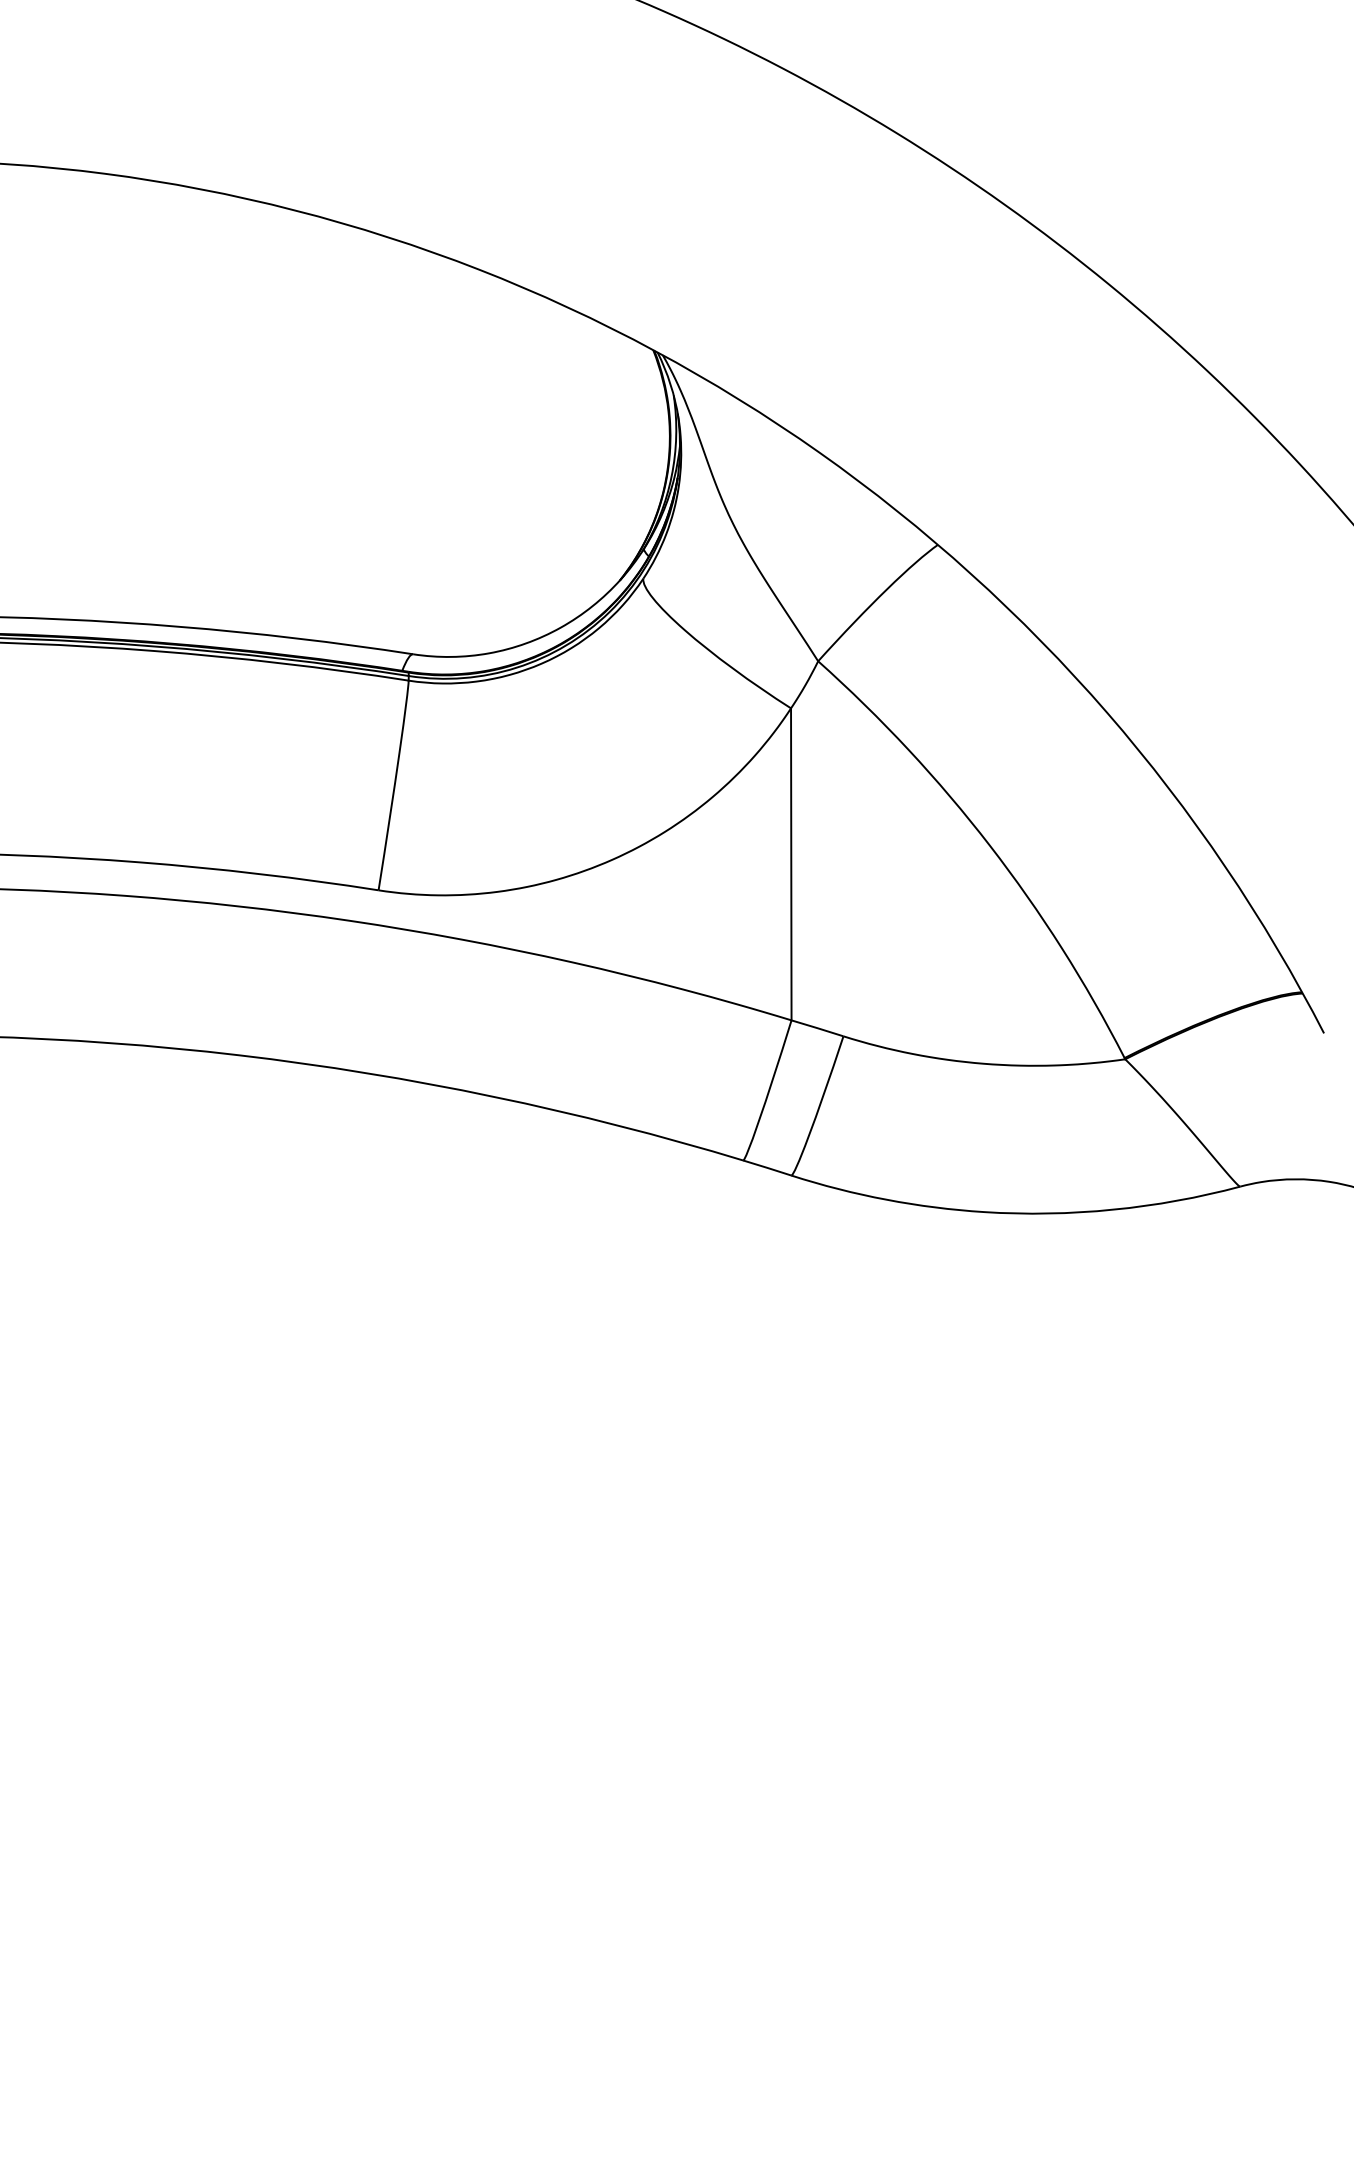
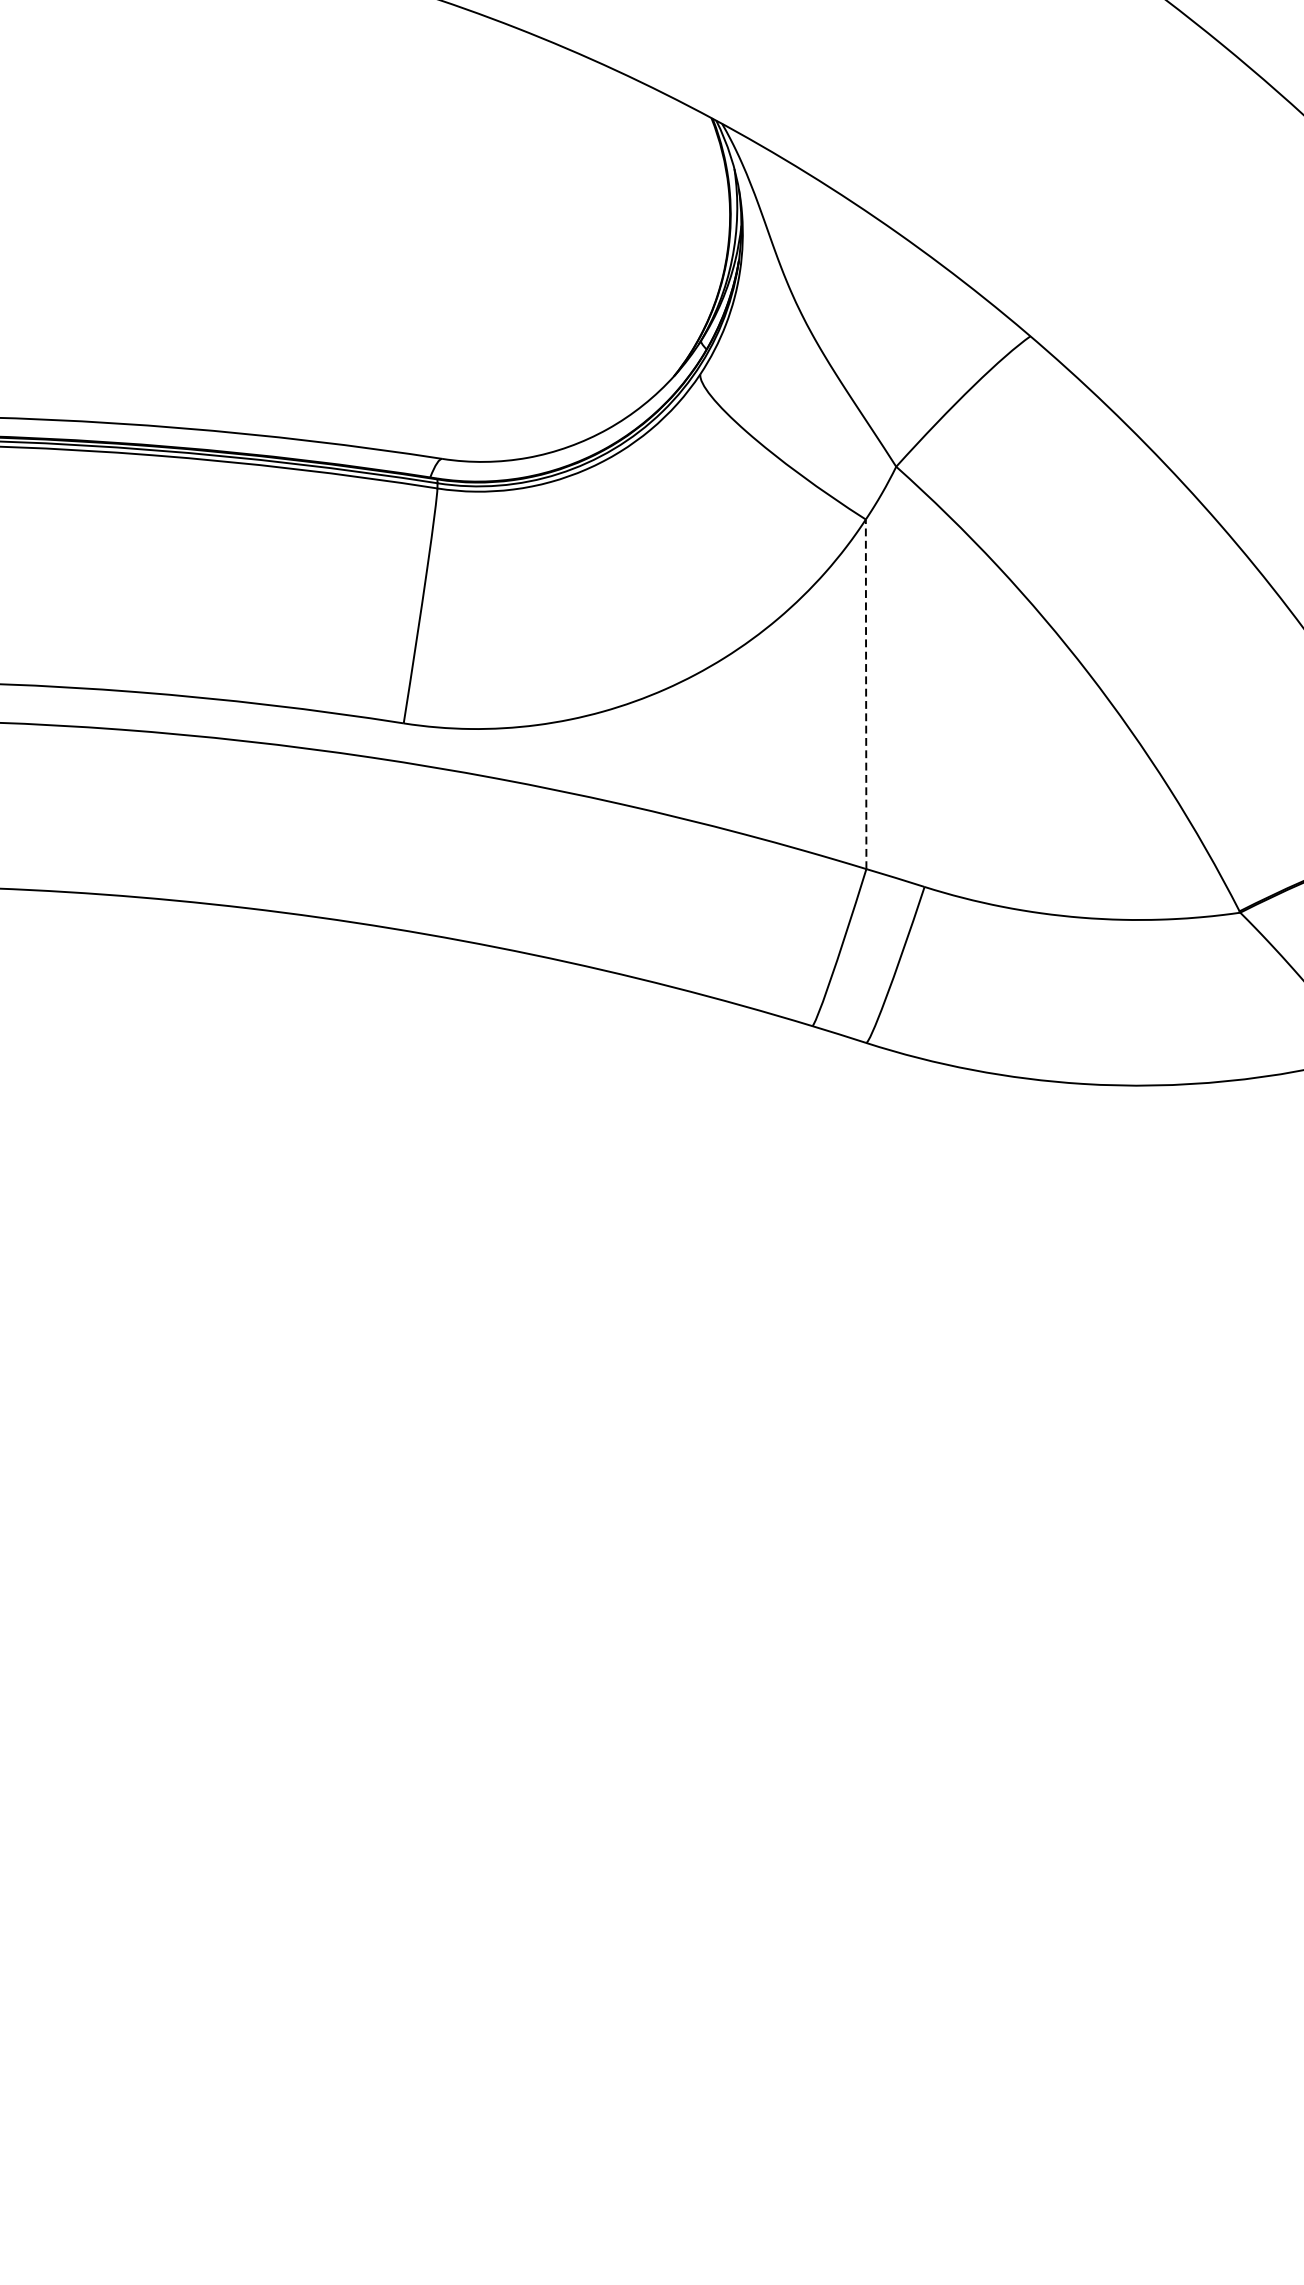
line: (791, 863) -> (866, 693), solid -> dashed

